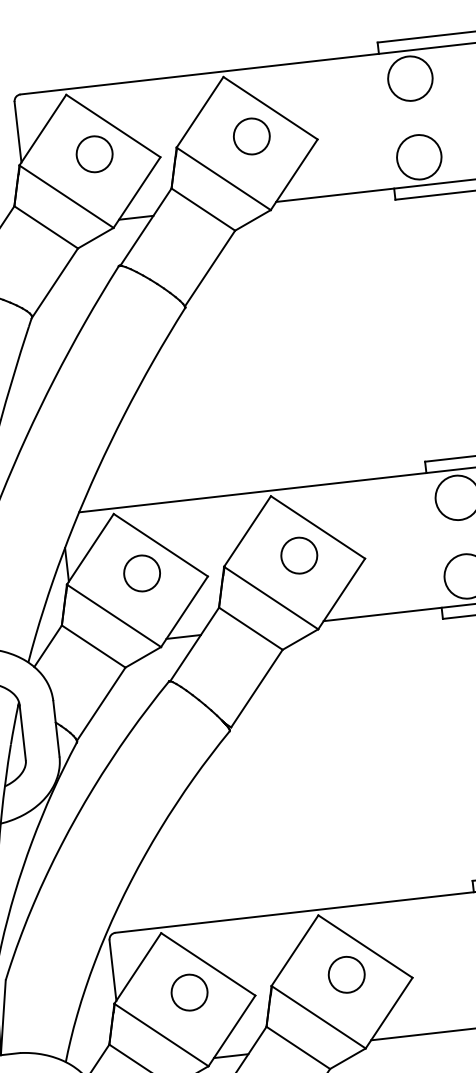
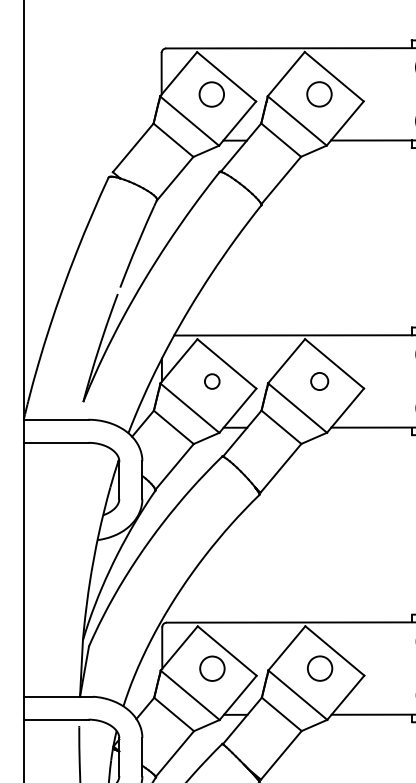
circle: (298, 555) -> (319, 381), size x0.7
circle: (142, 573) -> (212, 381), size x0.6

